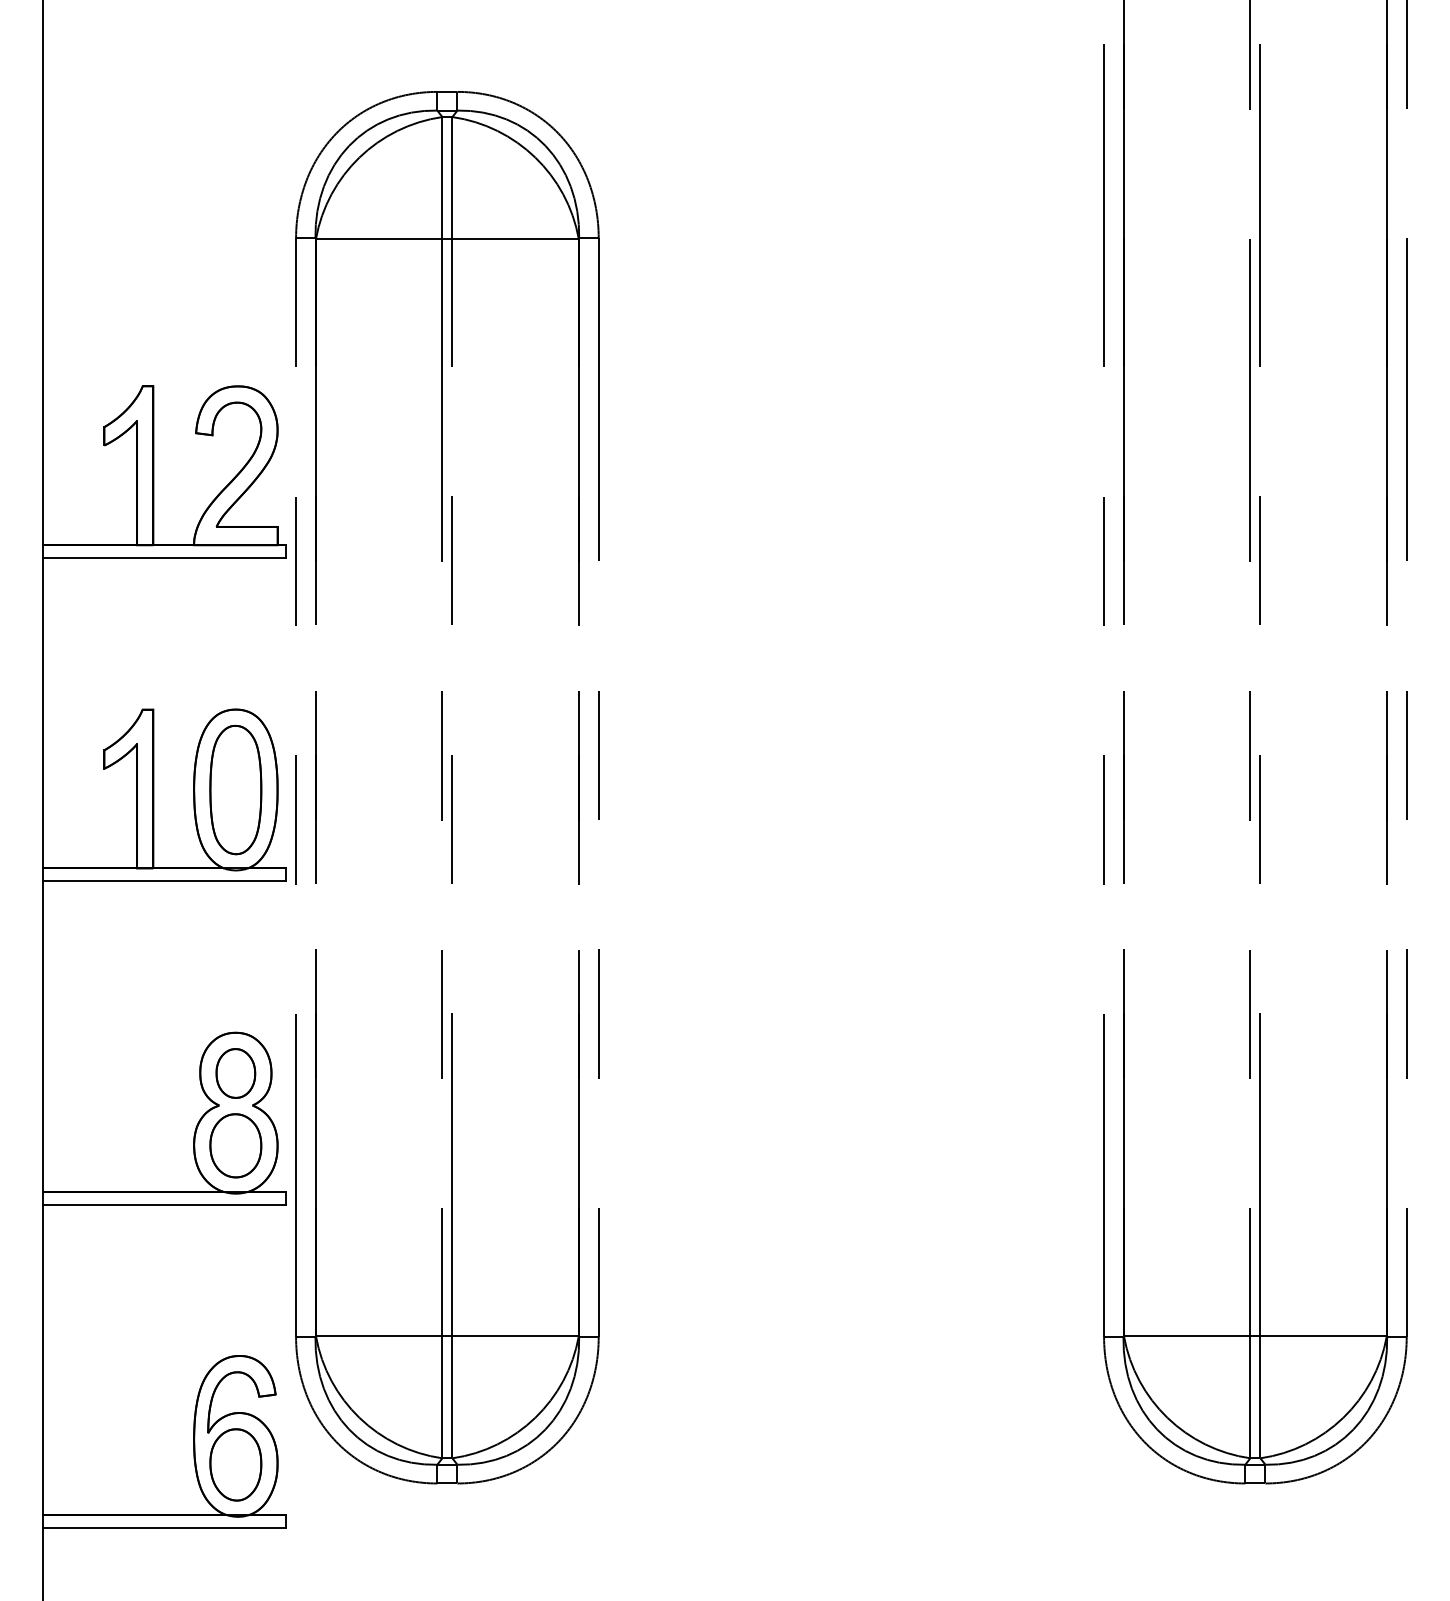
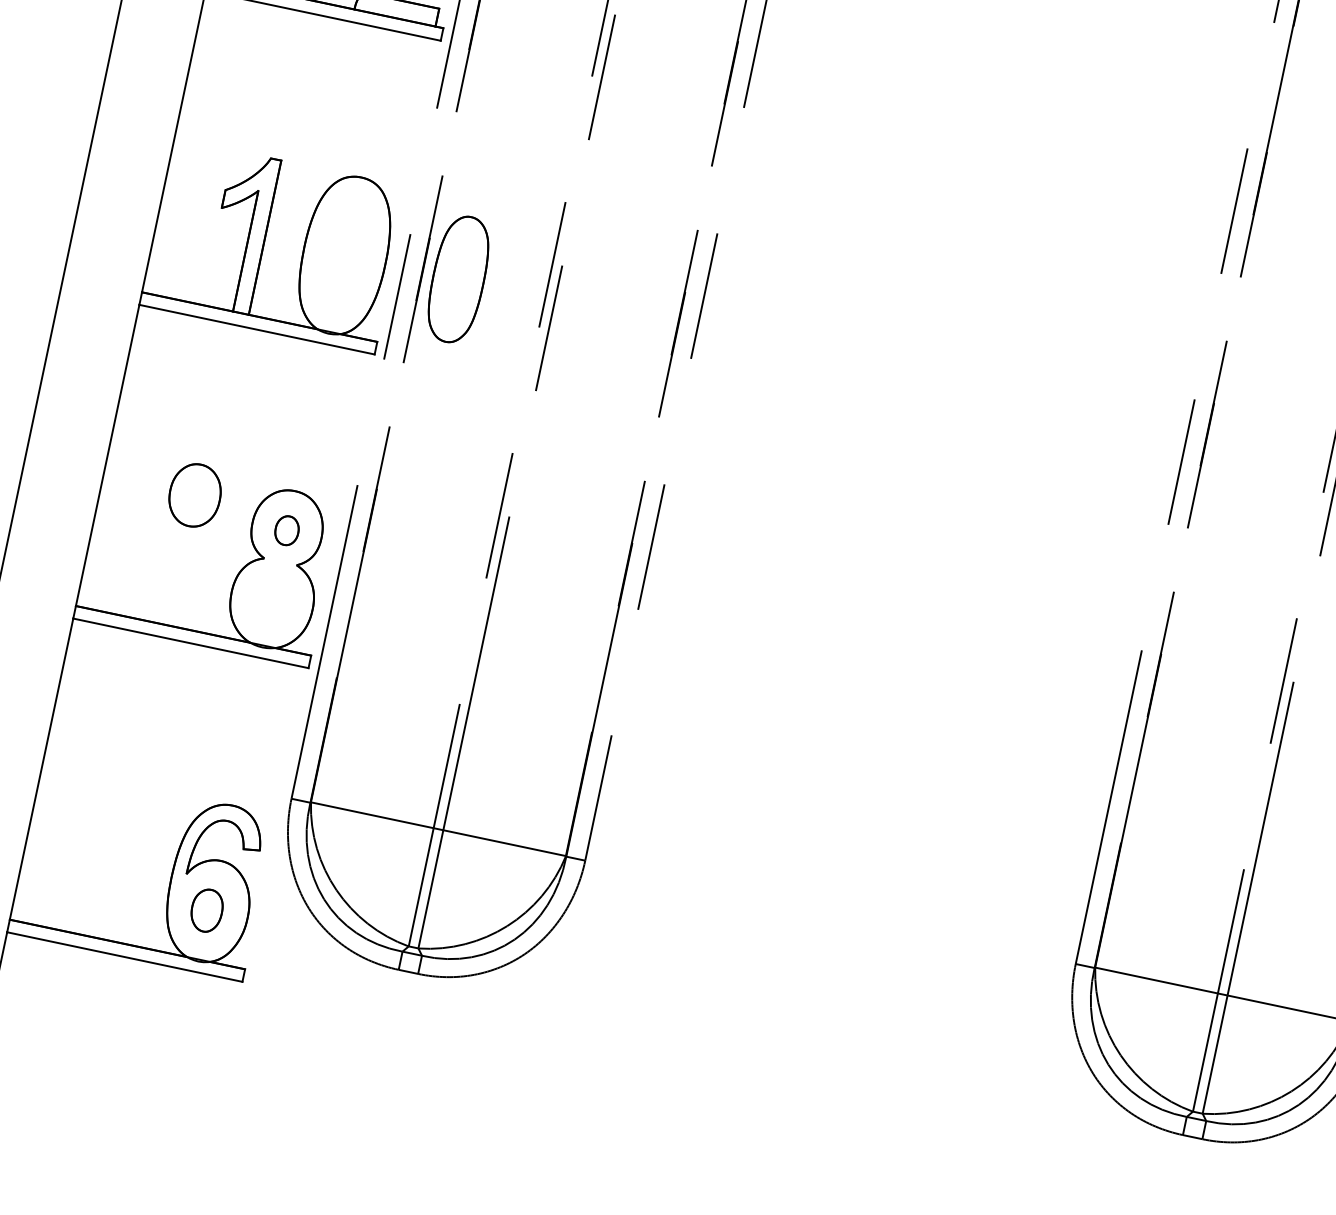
part: (235, 789) -> (458, 278), moved
part: (235, 1073) -> (286, 530), size x0.6
part: (235, 1145) -> (194, 495), moved
part: (235, 1464) -> (206, 910), size x0.6

